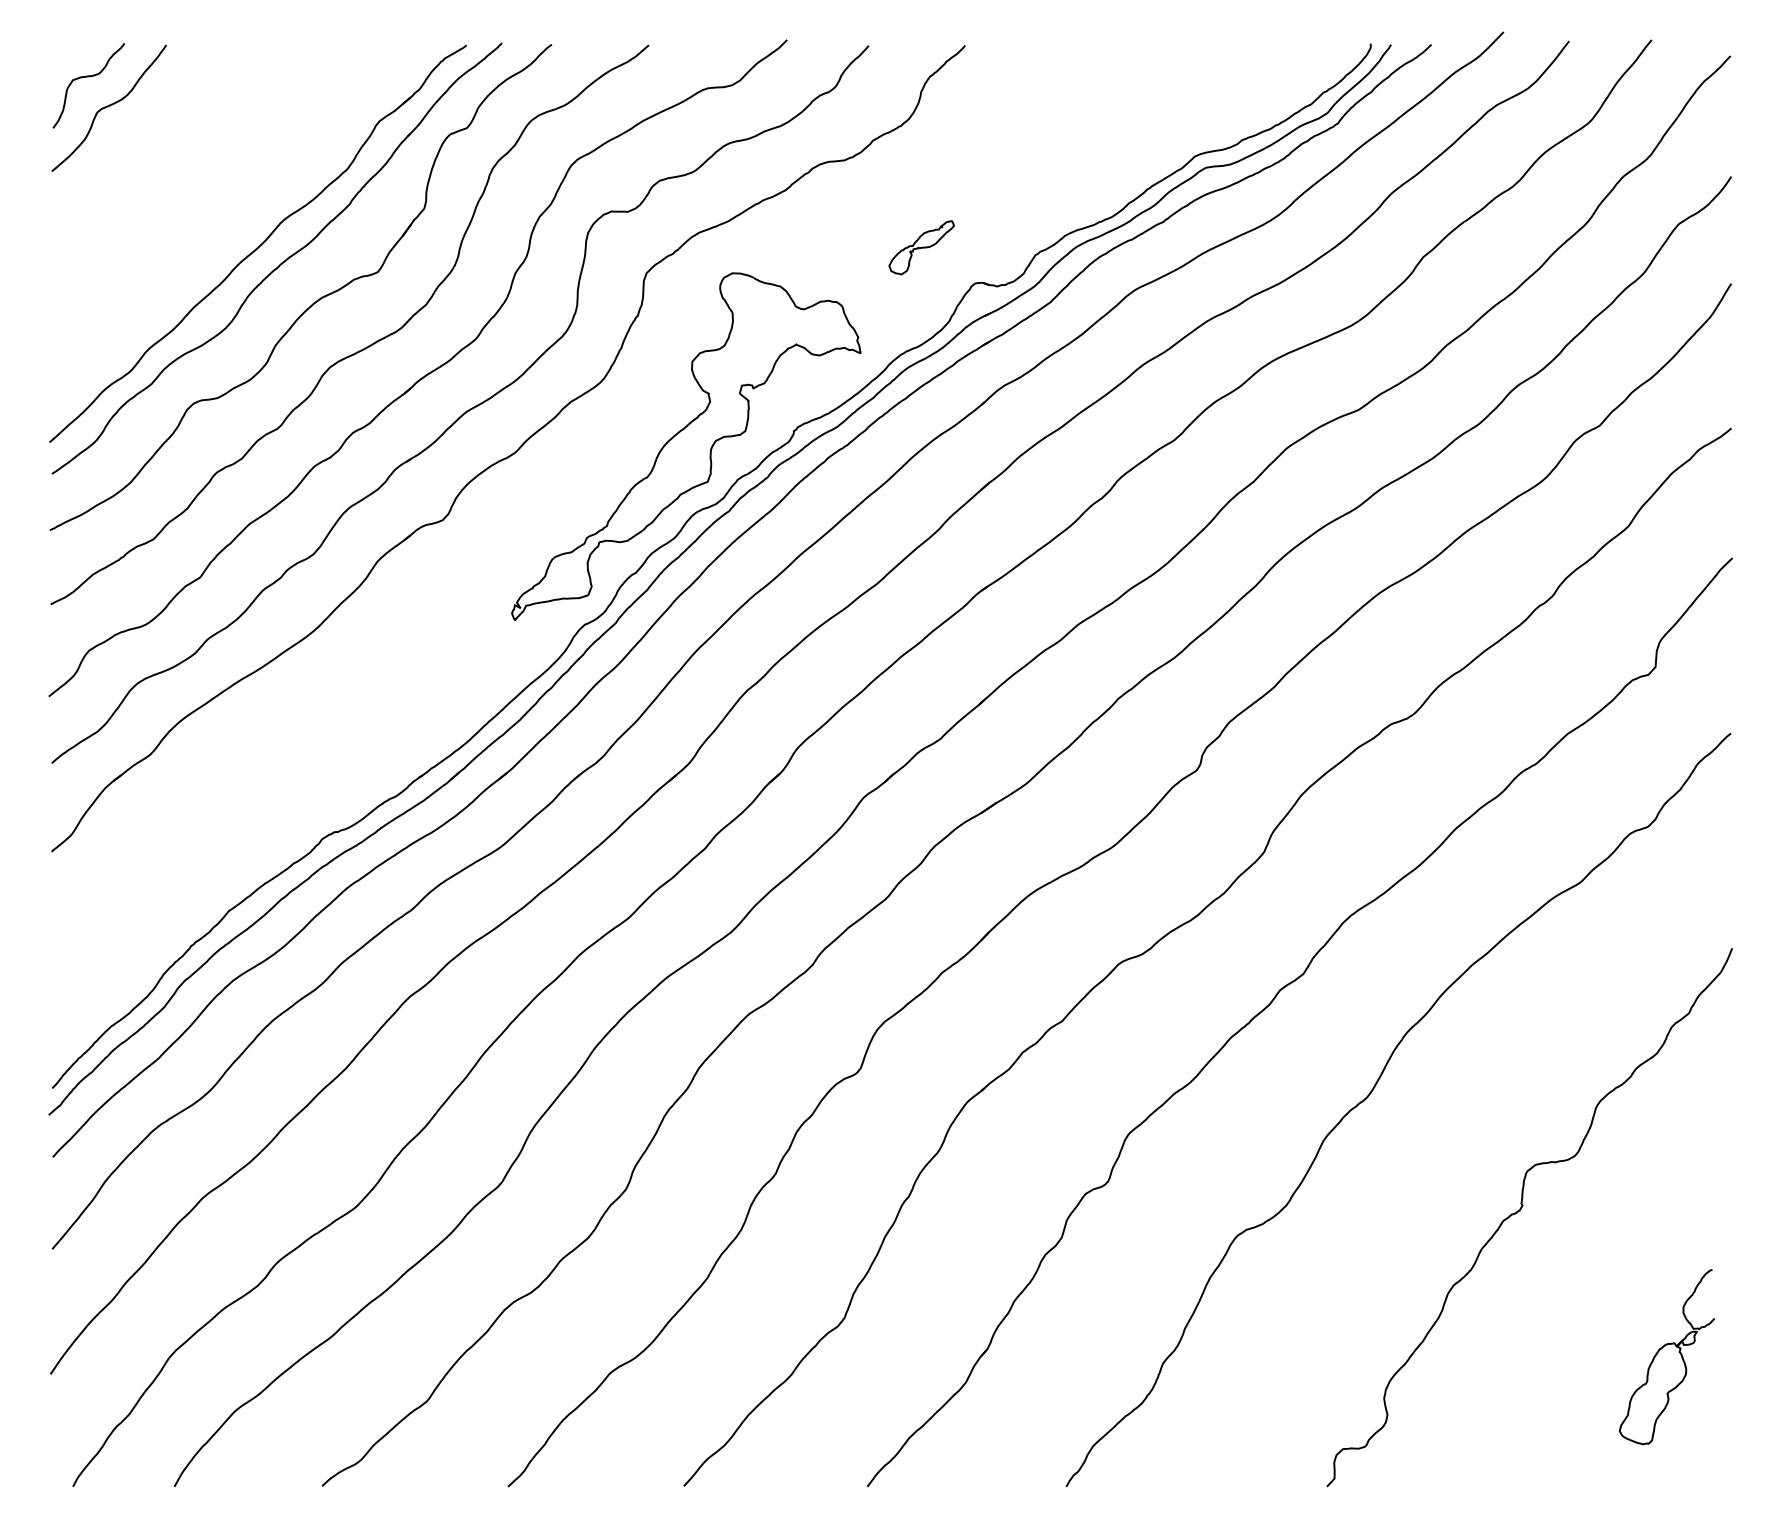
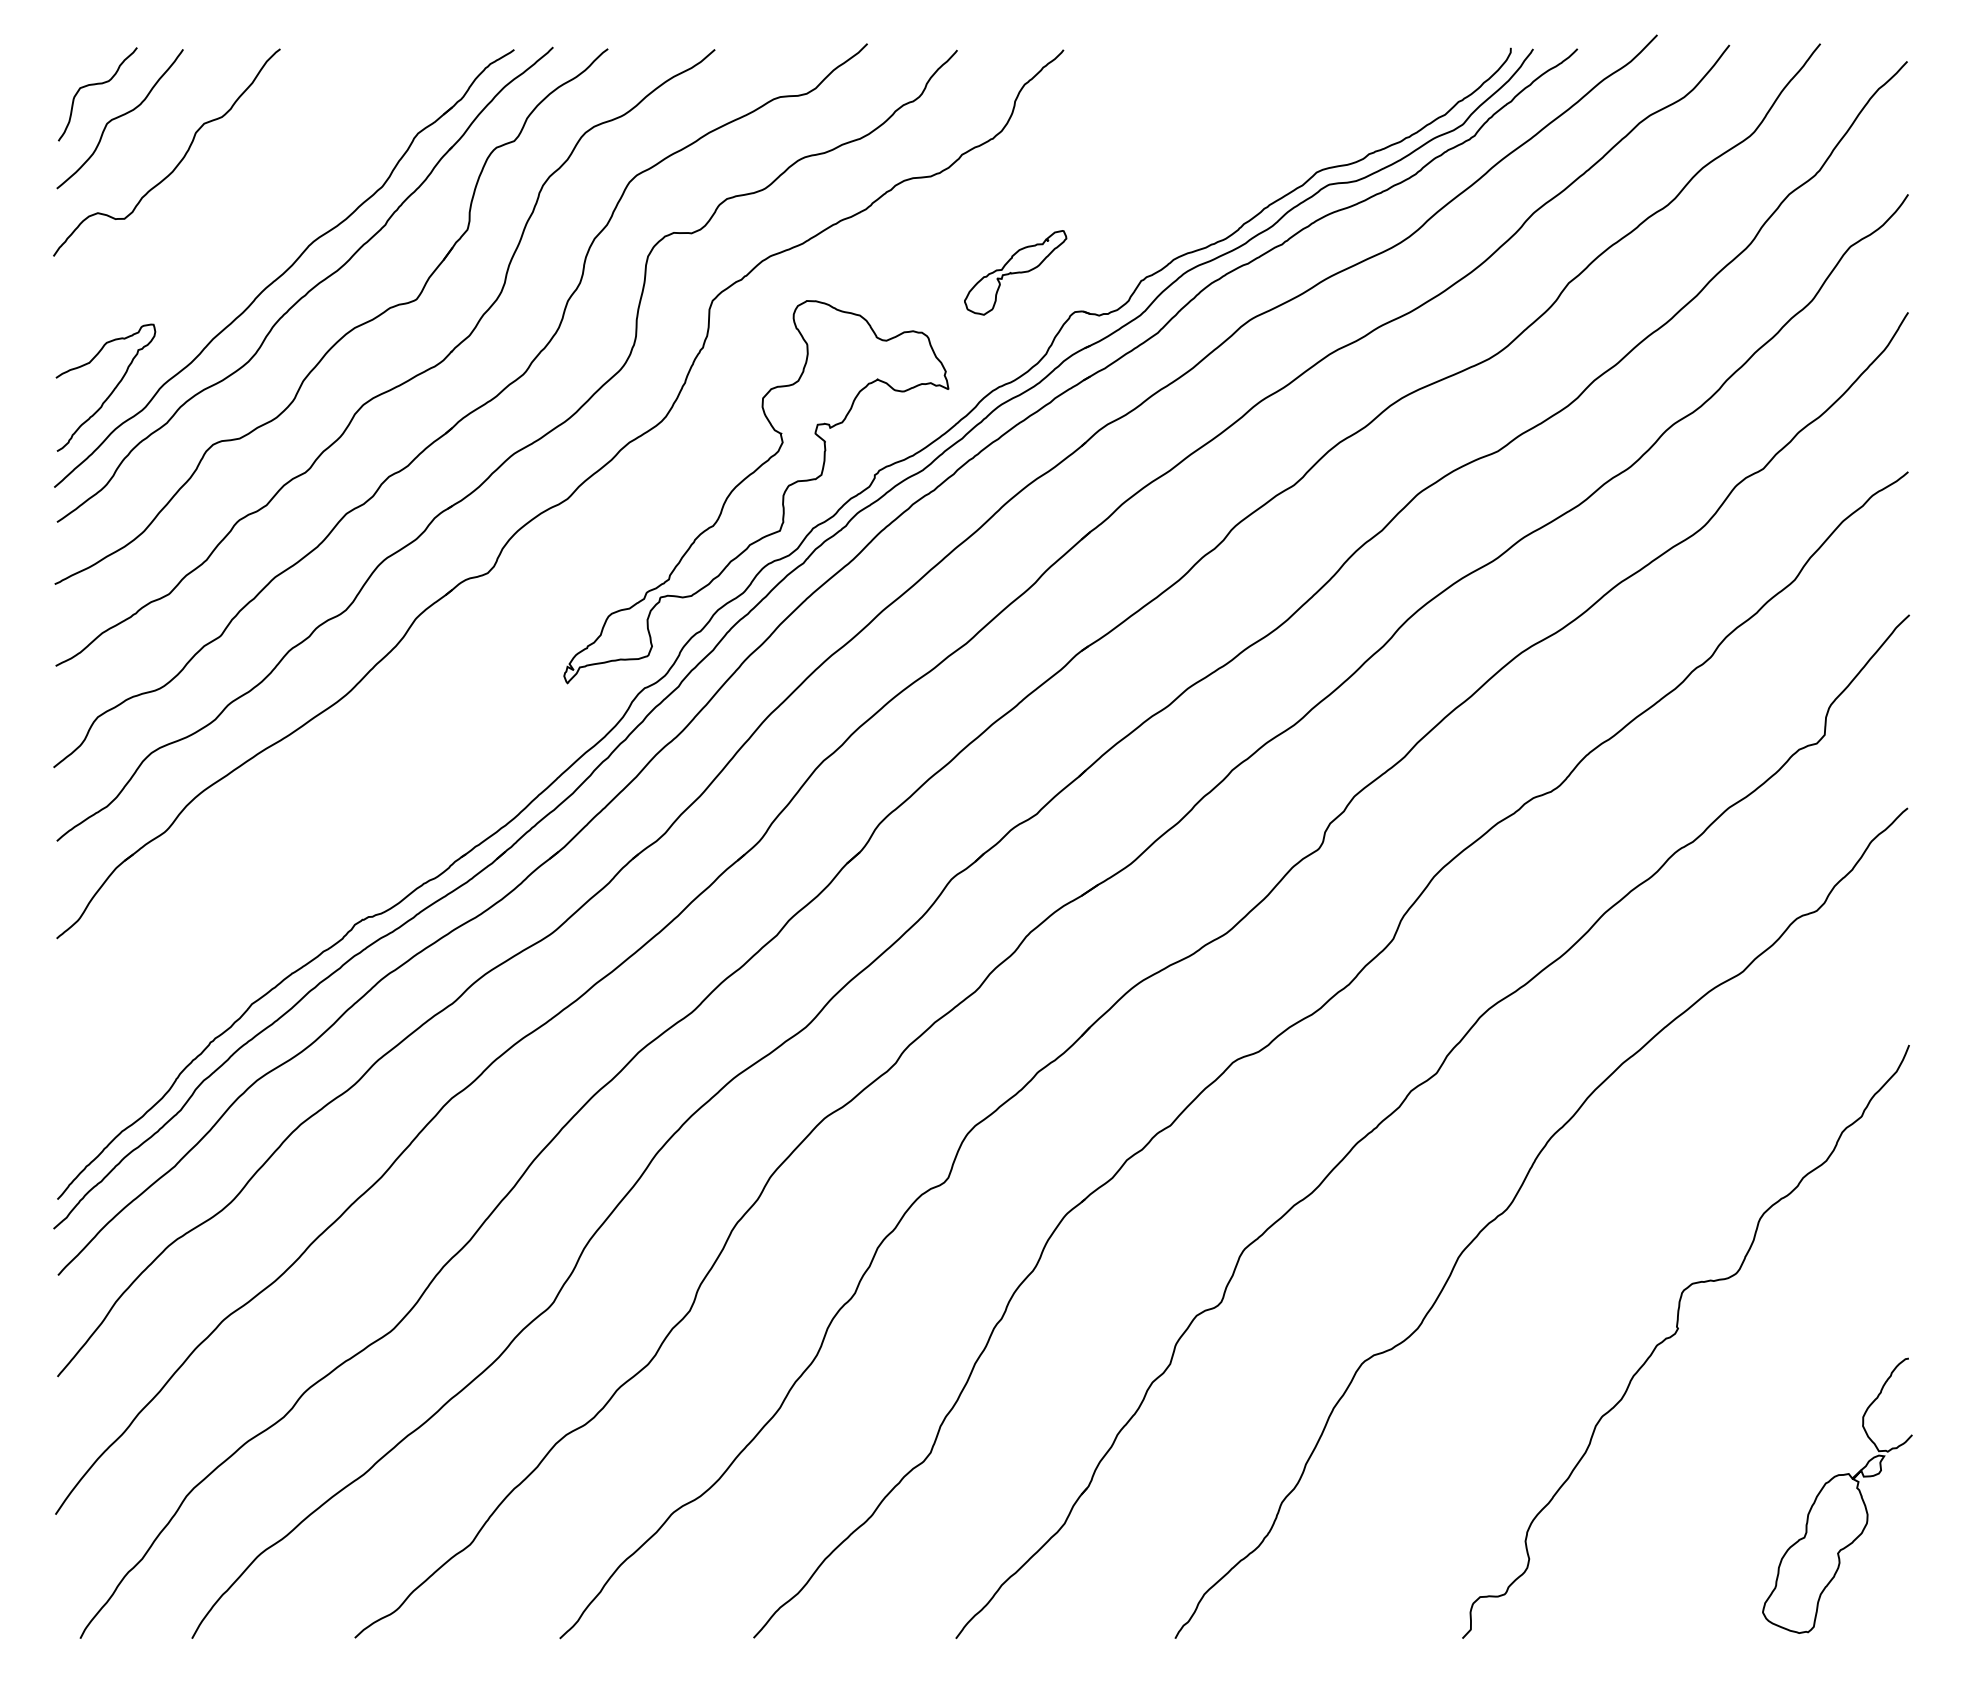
curve: (162, 147) -> (178, 162), added
part: (921, 247) -> (1015, 272), size x1.43
curve: (101, 355) -> (111, 391), added
part: (1667, 1356) -> (1837, 1495), size x1.43

